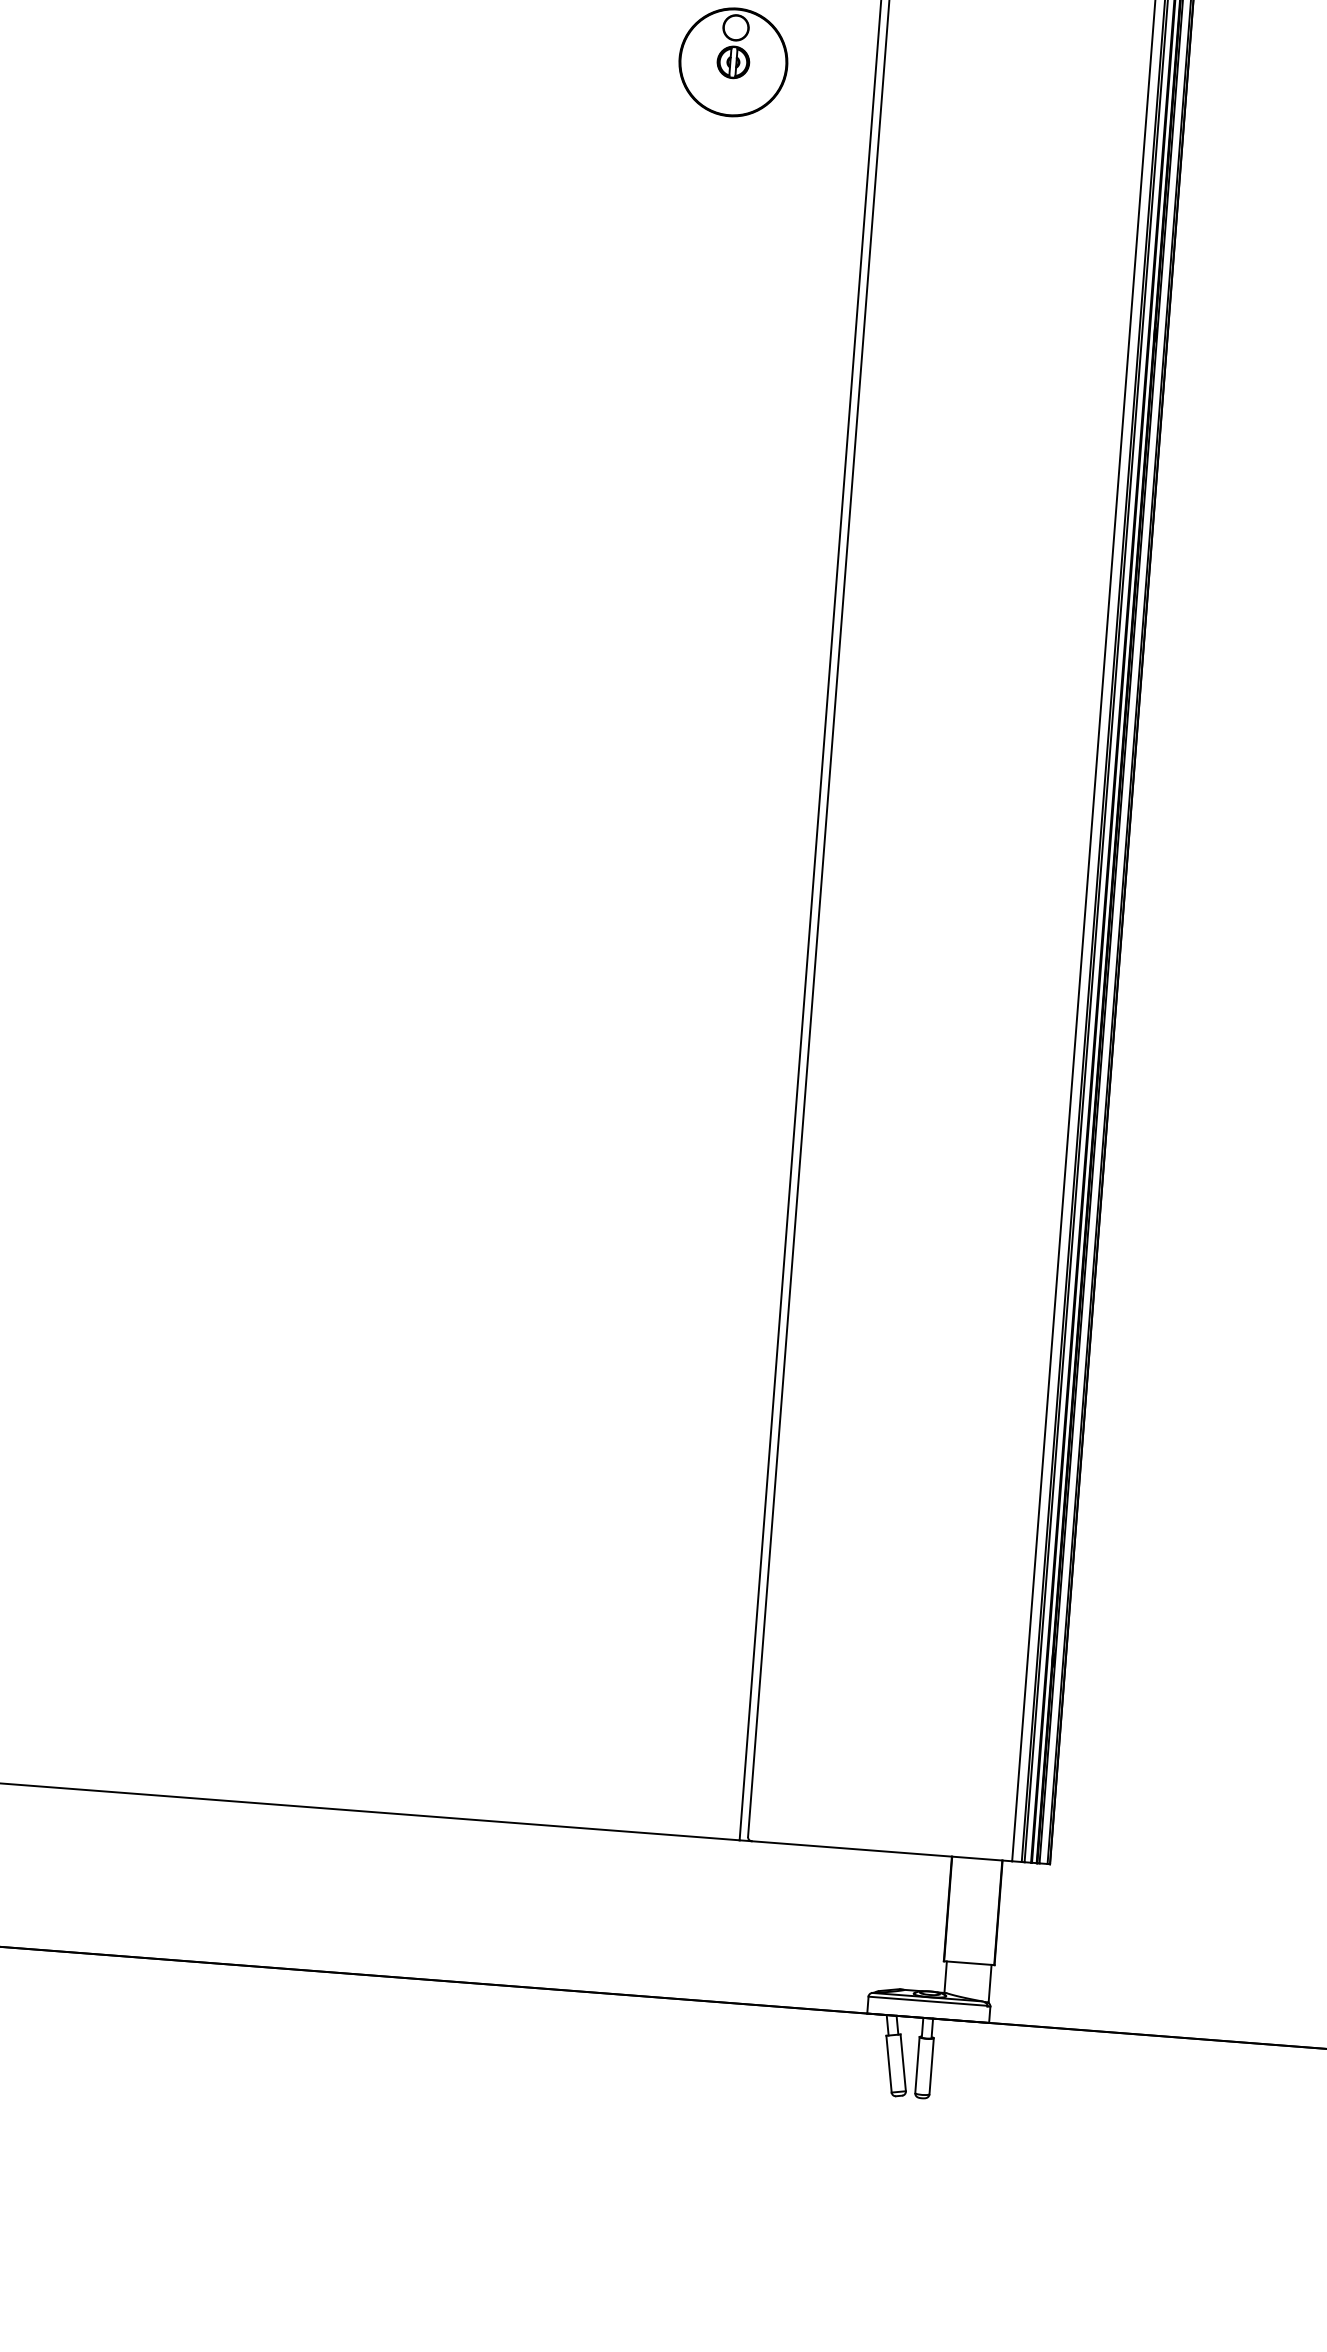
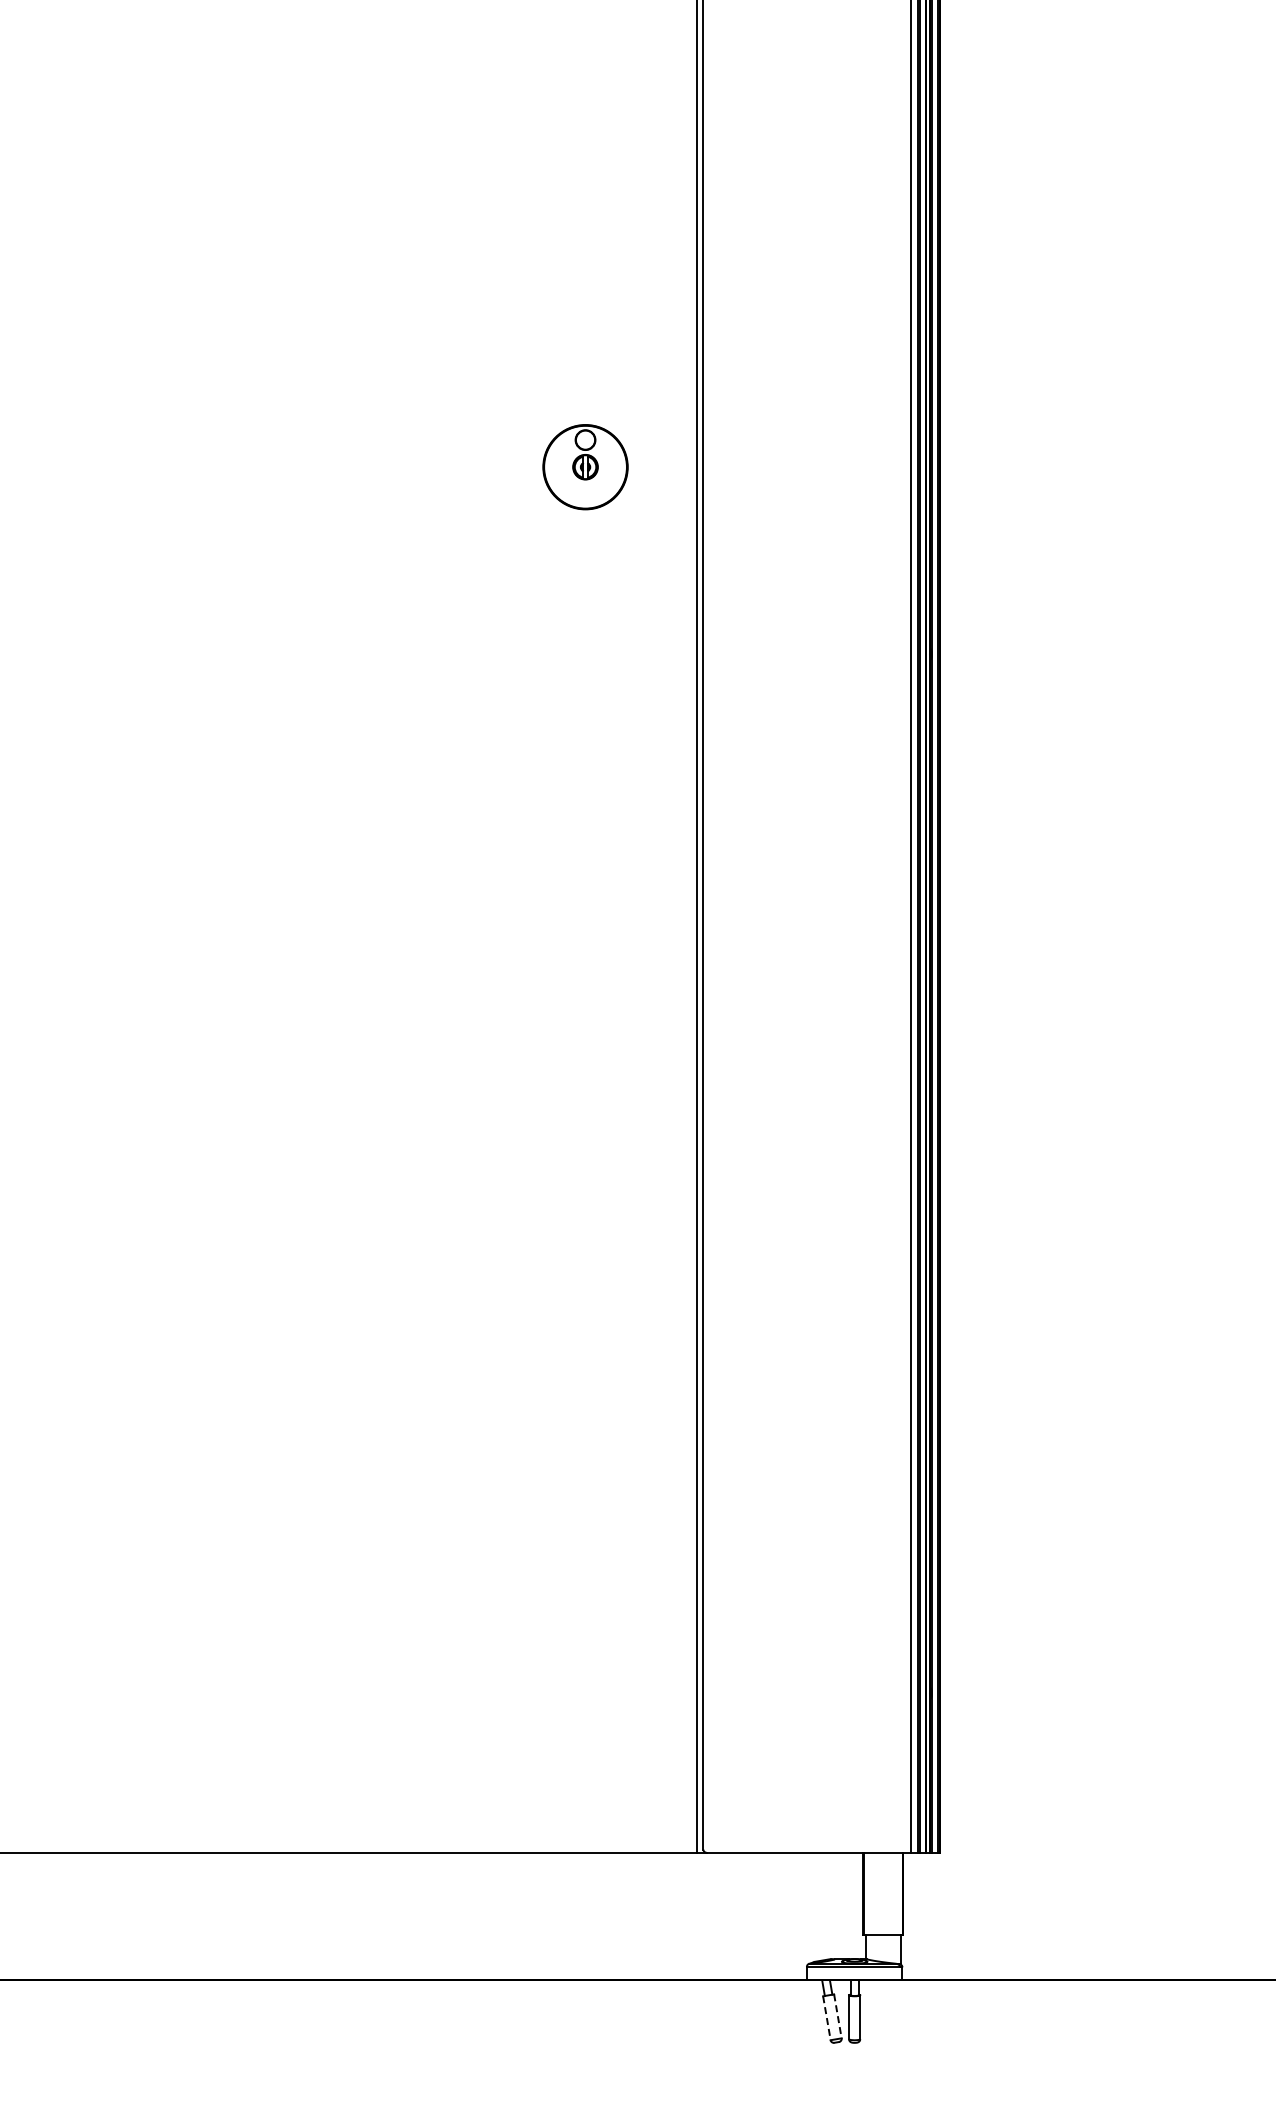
line: (902, 2062) -> (837, 2016), solid -> dashed
line: (888, 2064) -> (826, 2018), solid -> dashed

